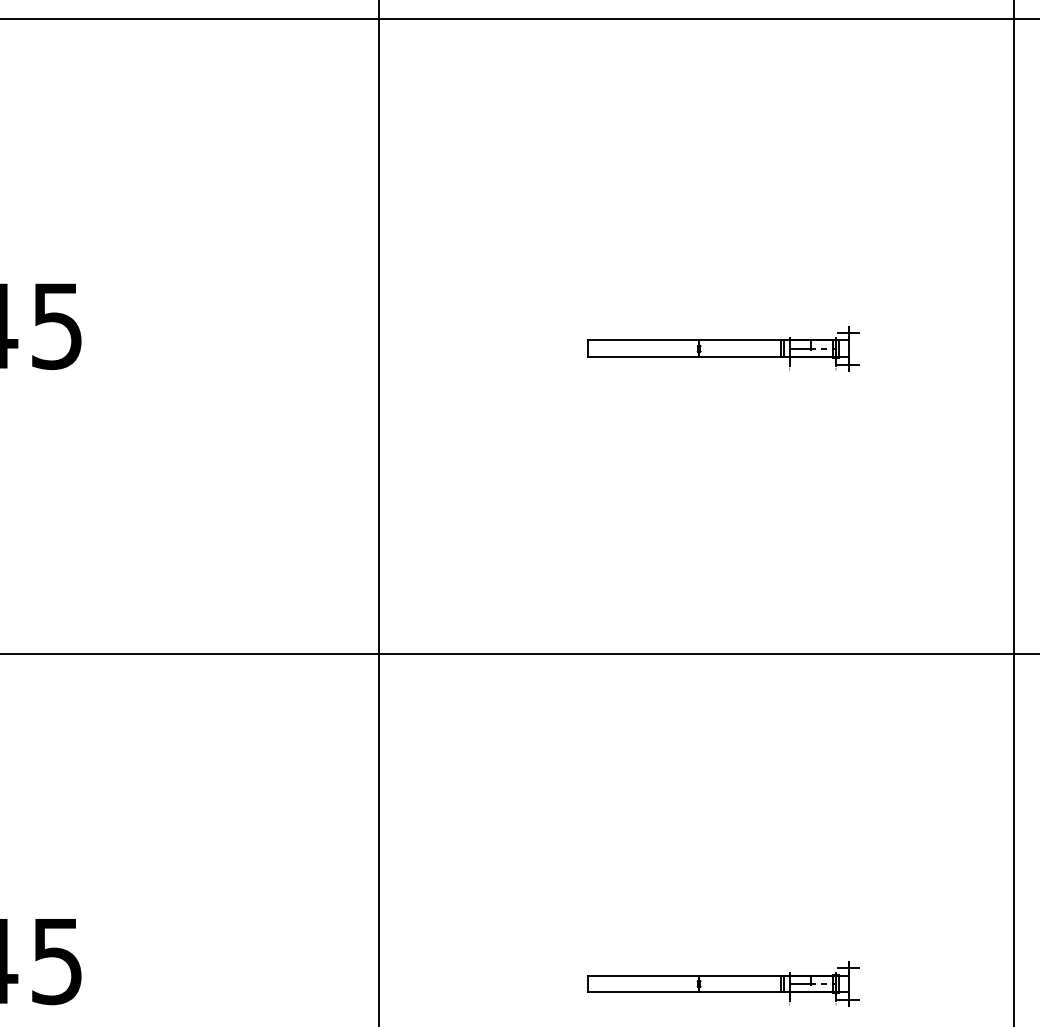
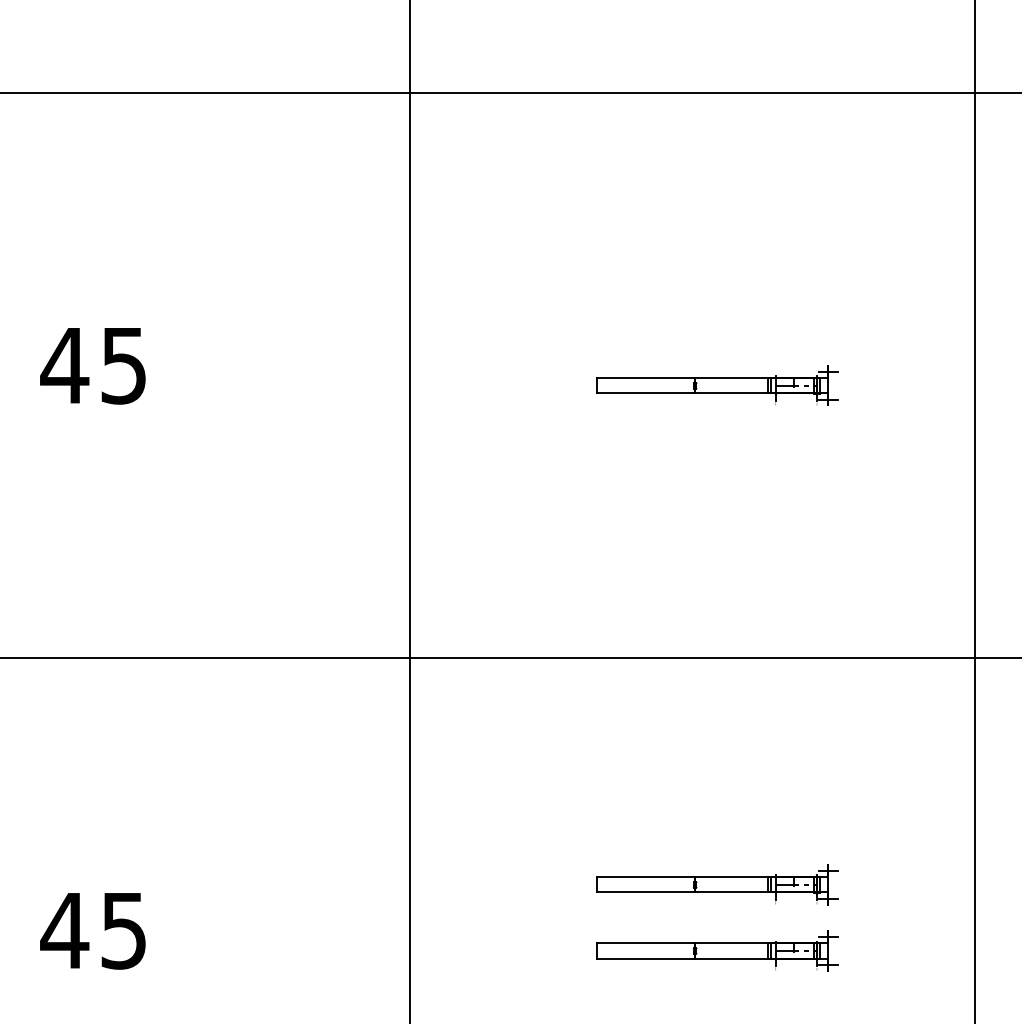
part: (724, 909) -> (717, 884), added

